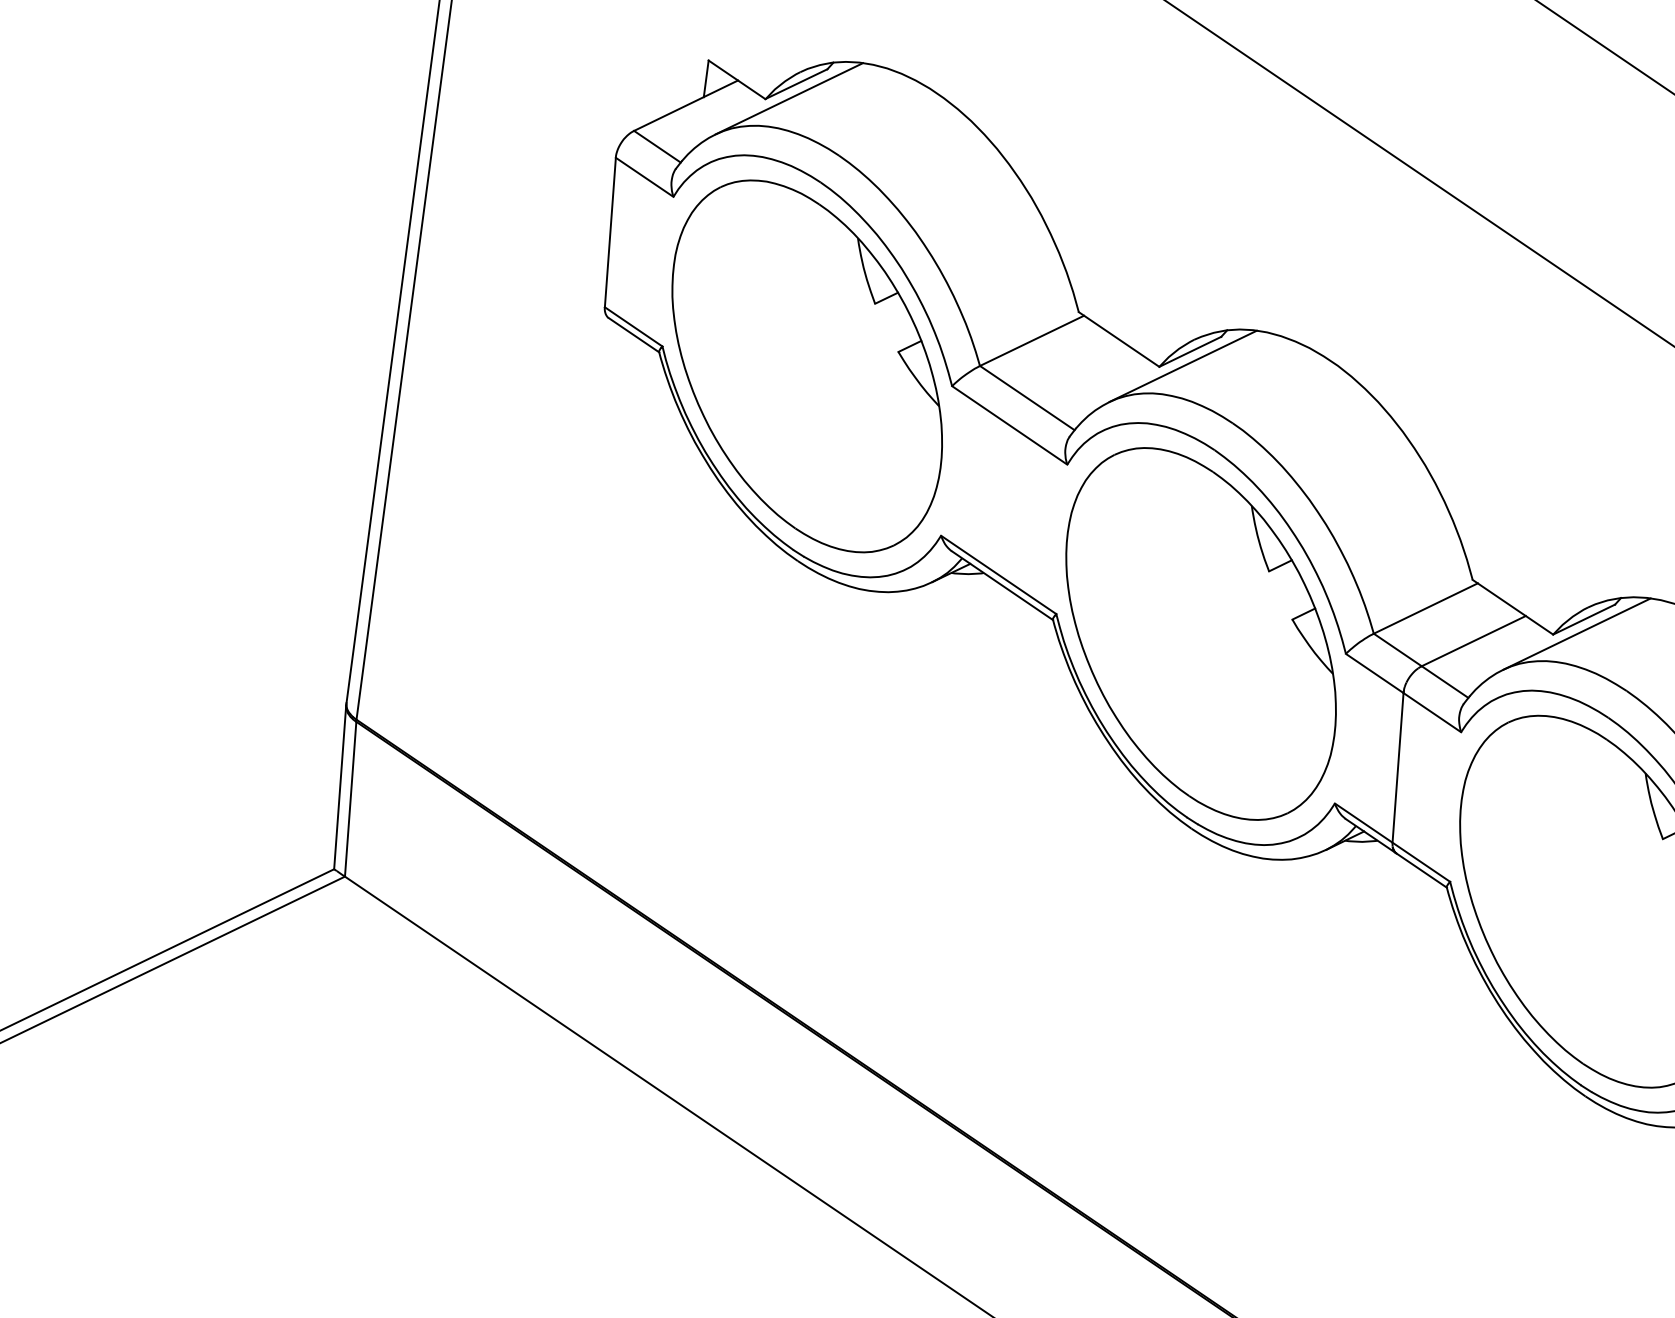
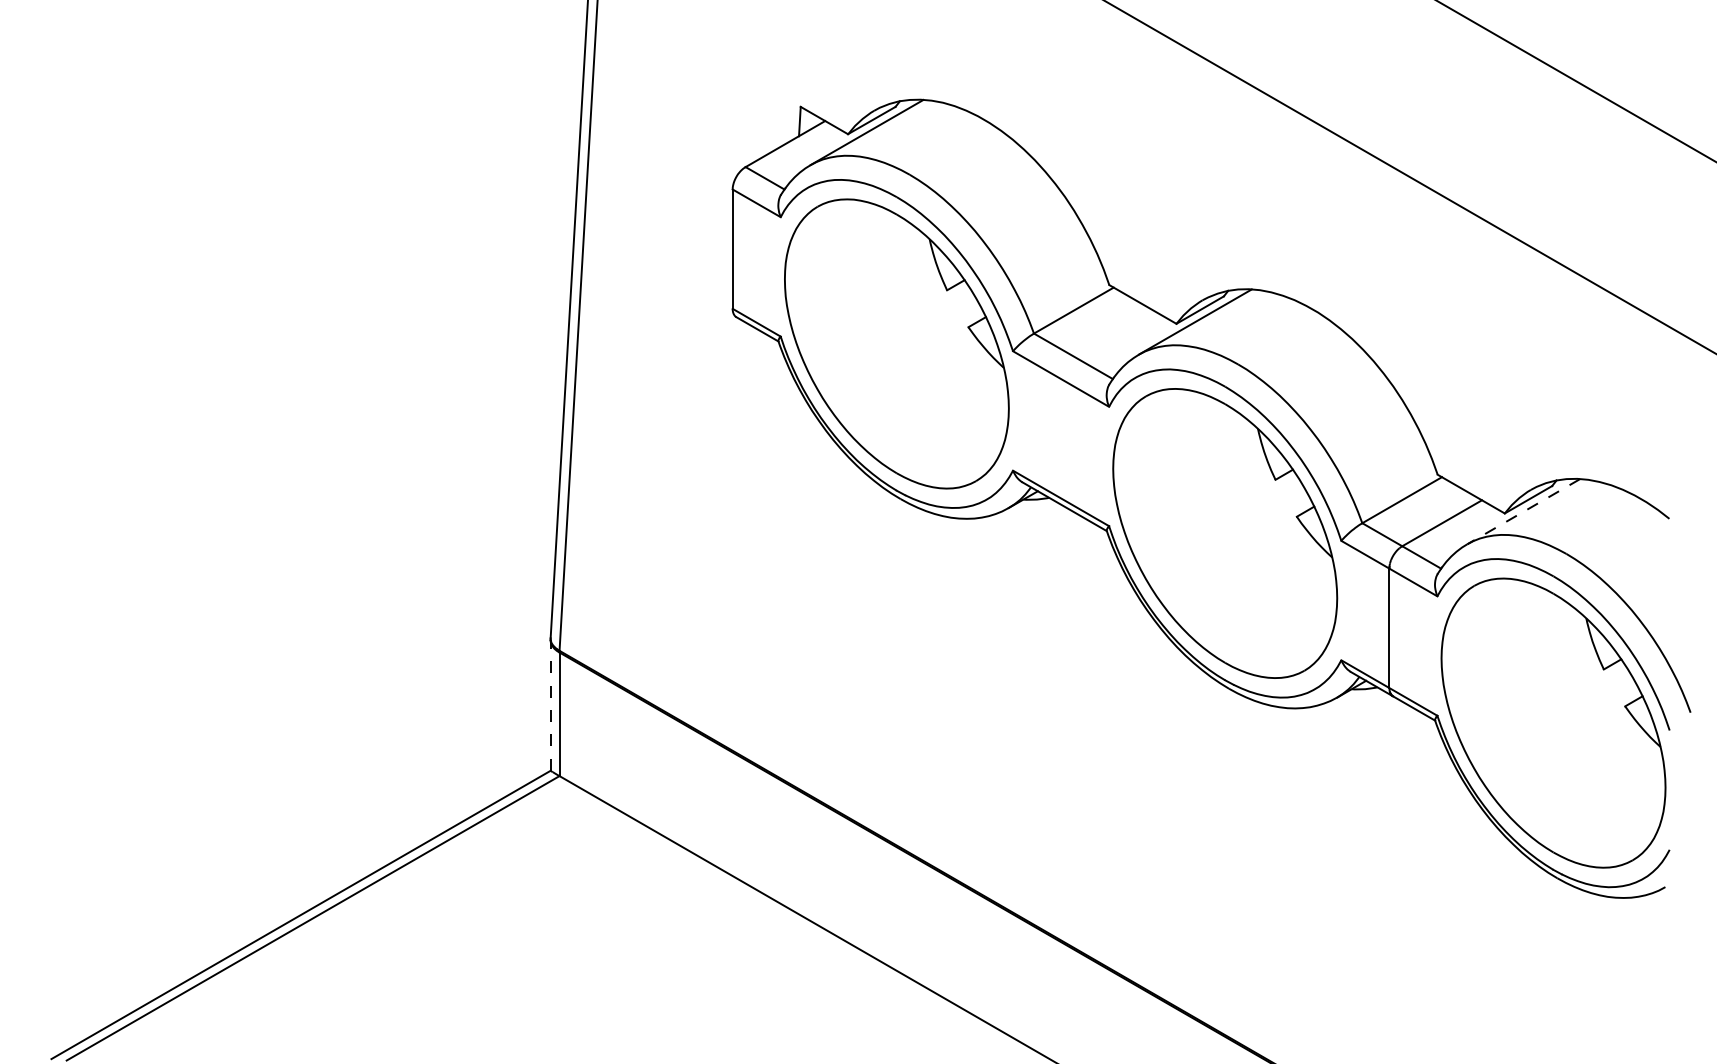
line: (1576, 633) -> (1523, 511), solid -> dashed
line: (340, 786) -> (550, 704), solid -> dashed

